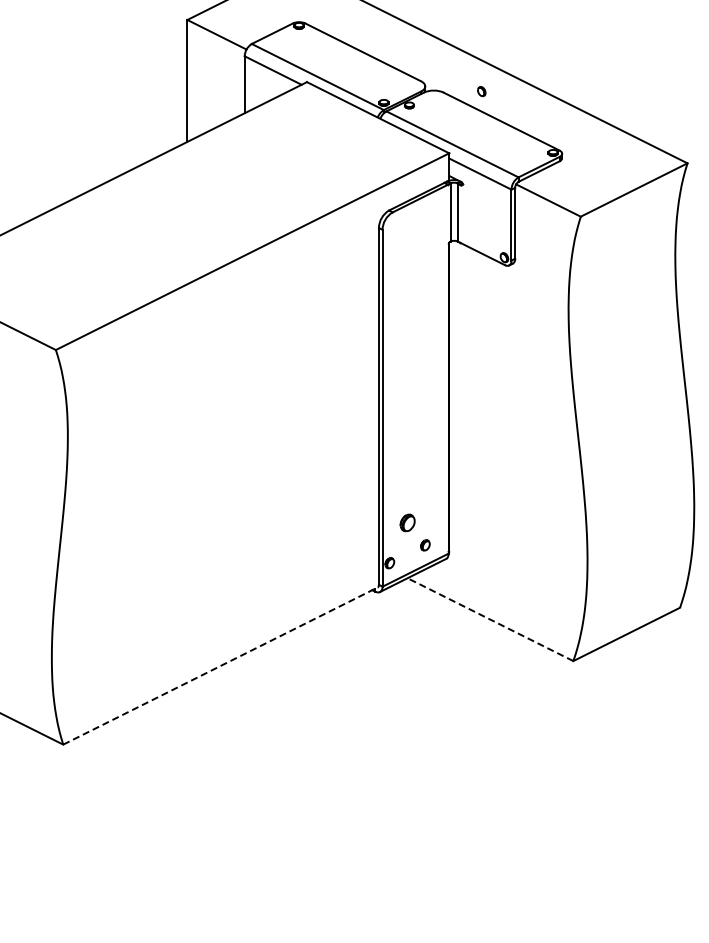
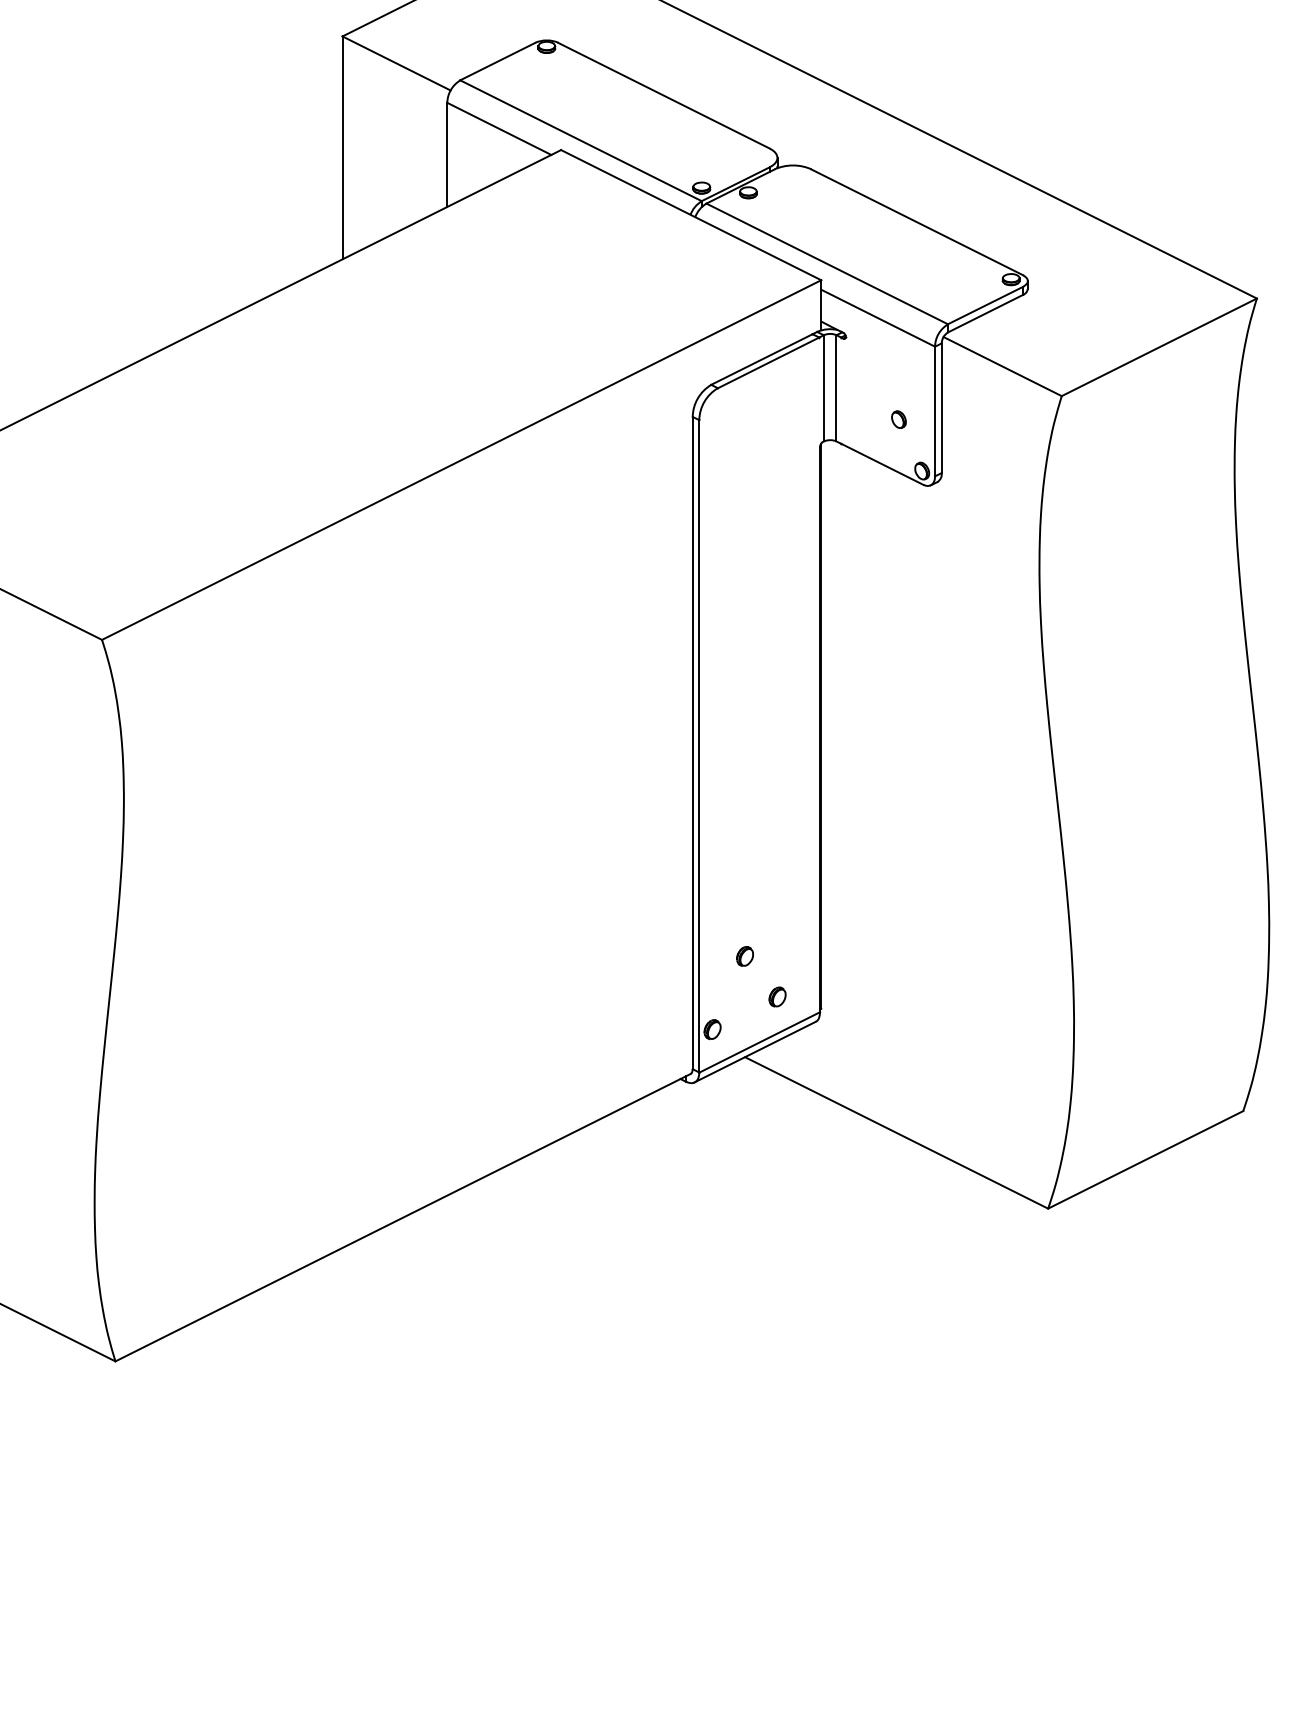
part: (481, 91) -> (898, 419), moved
part: (407, 523) -> (744, 957), size x0.62
line: (490, 619) -> (896, 1132), dashed -> solid
line: (220, 666) -> (402, 1218), dashed -> solid

